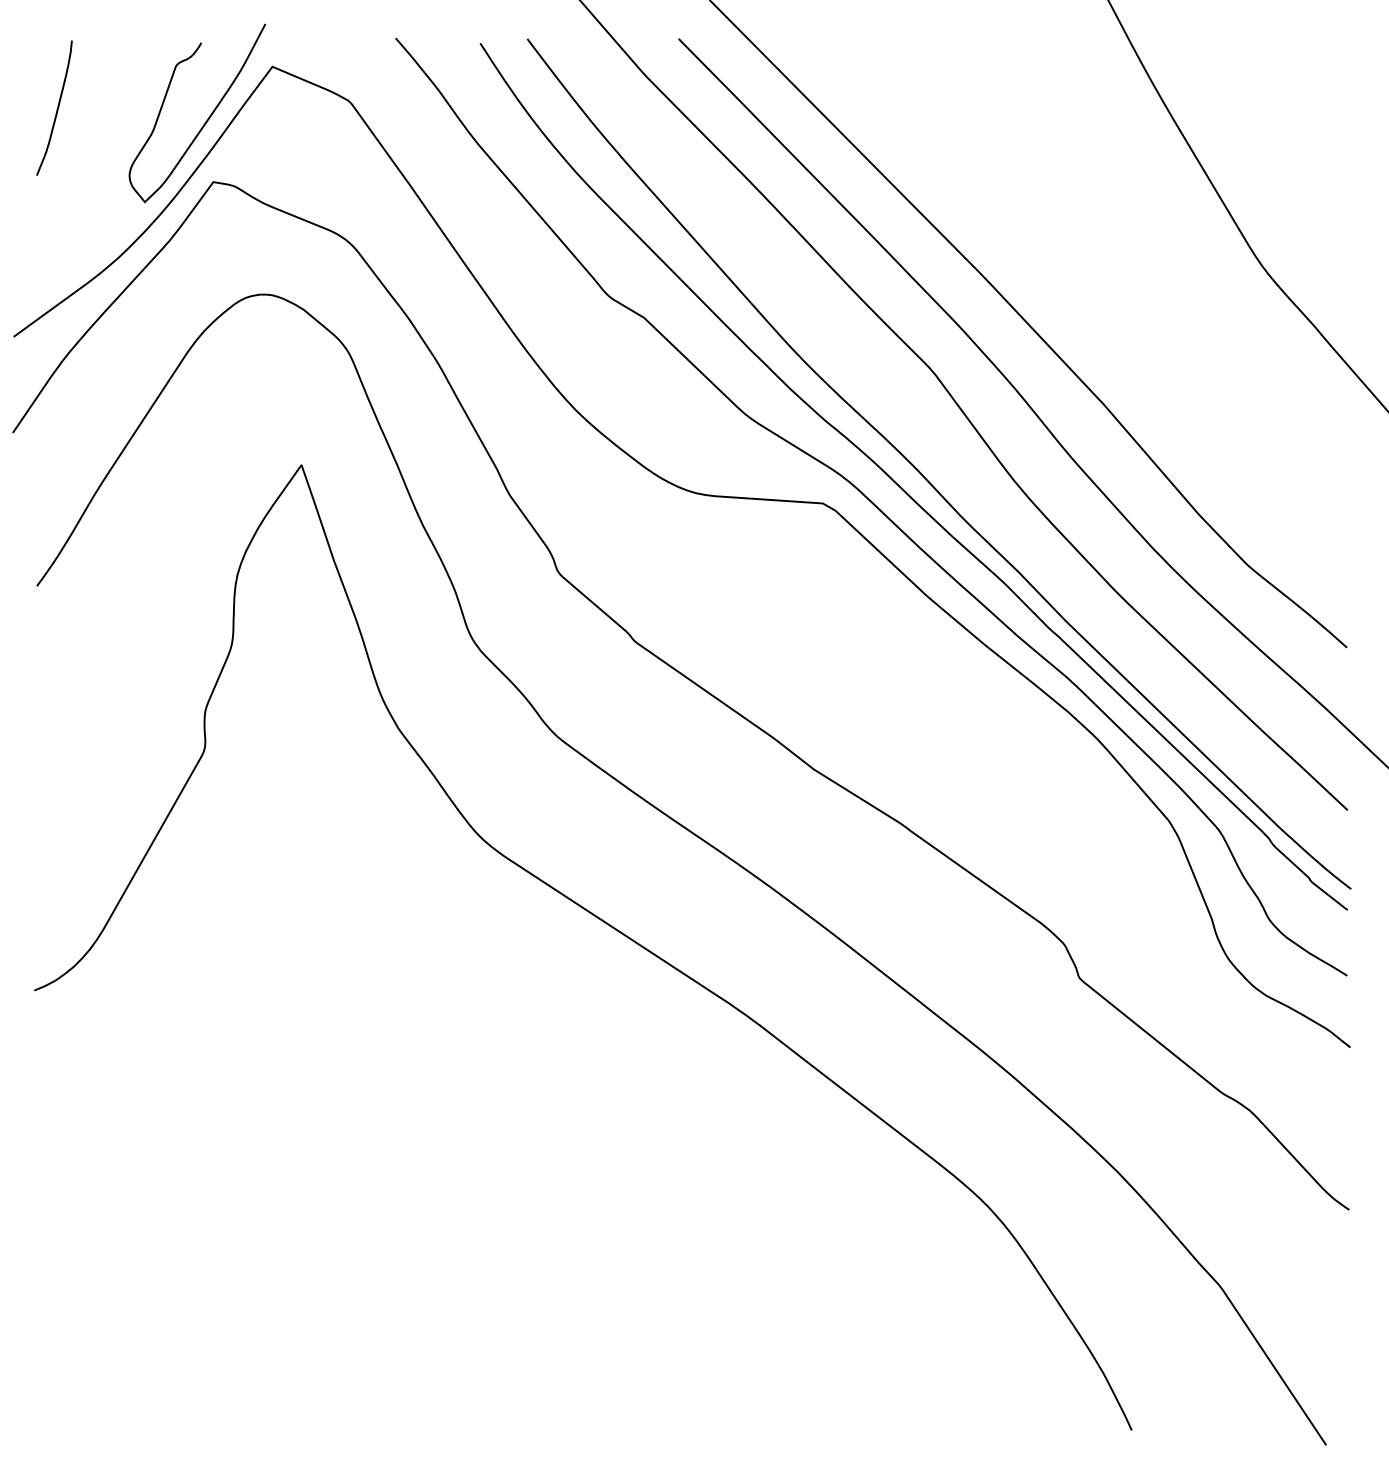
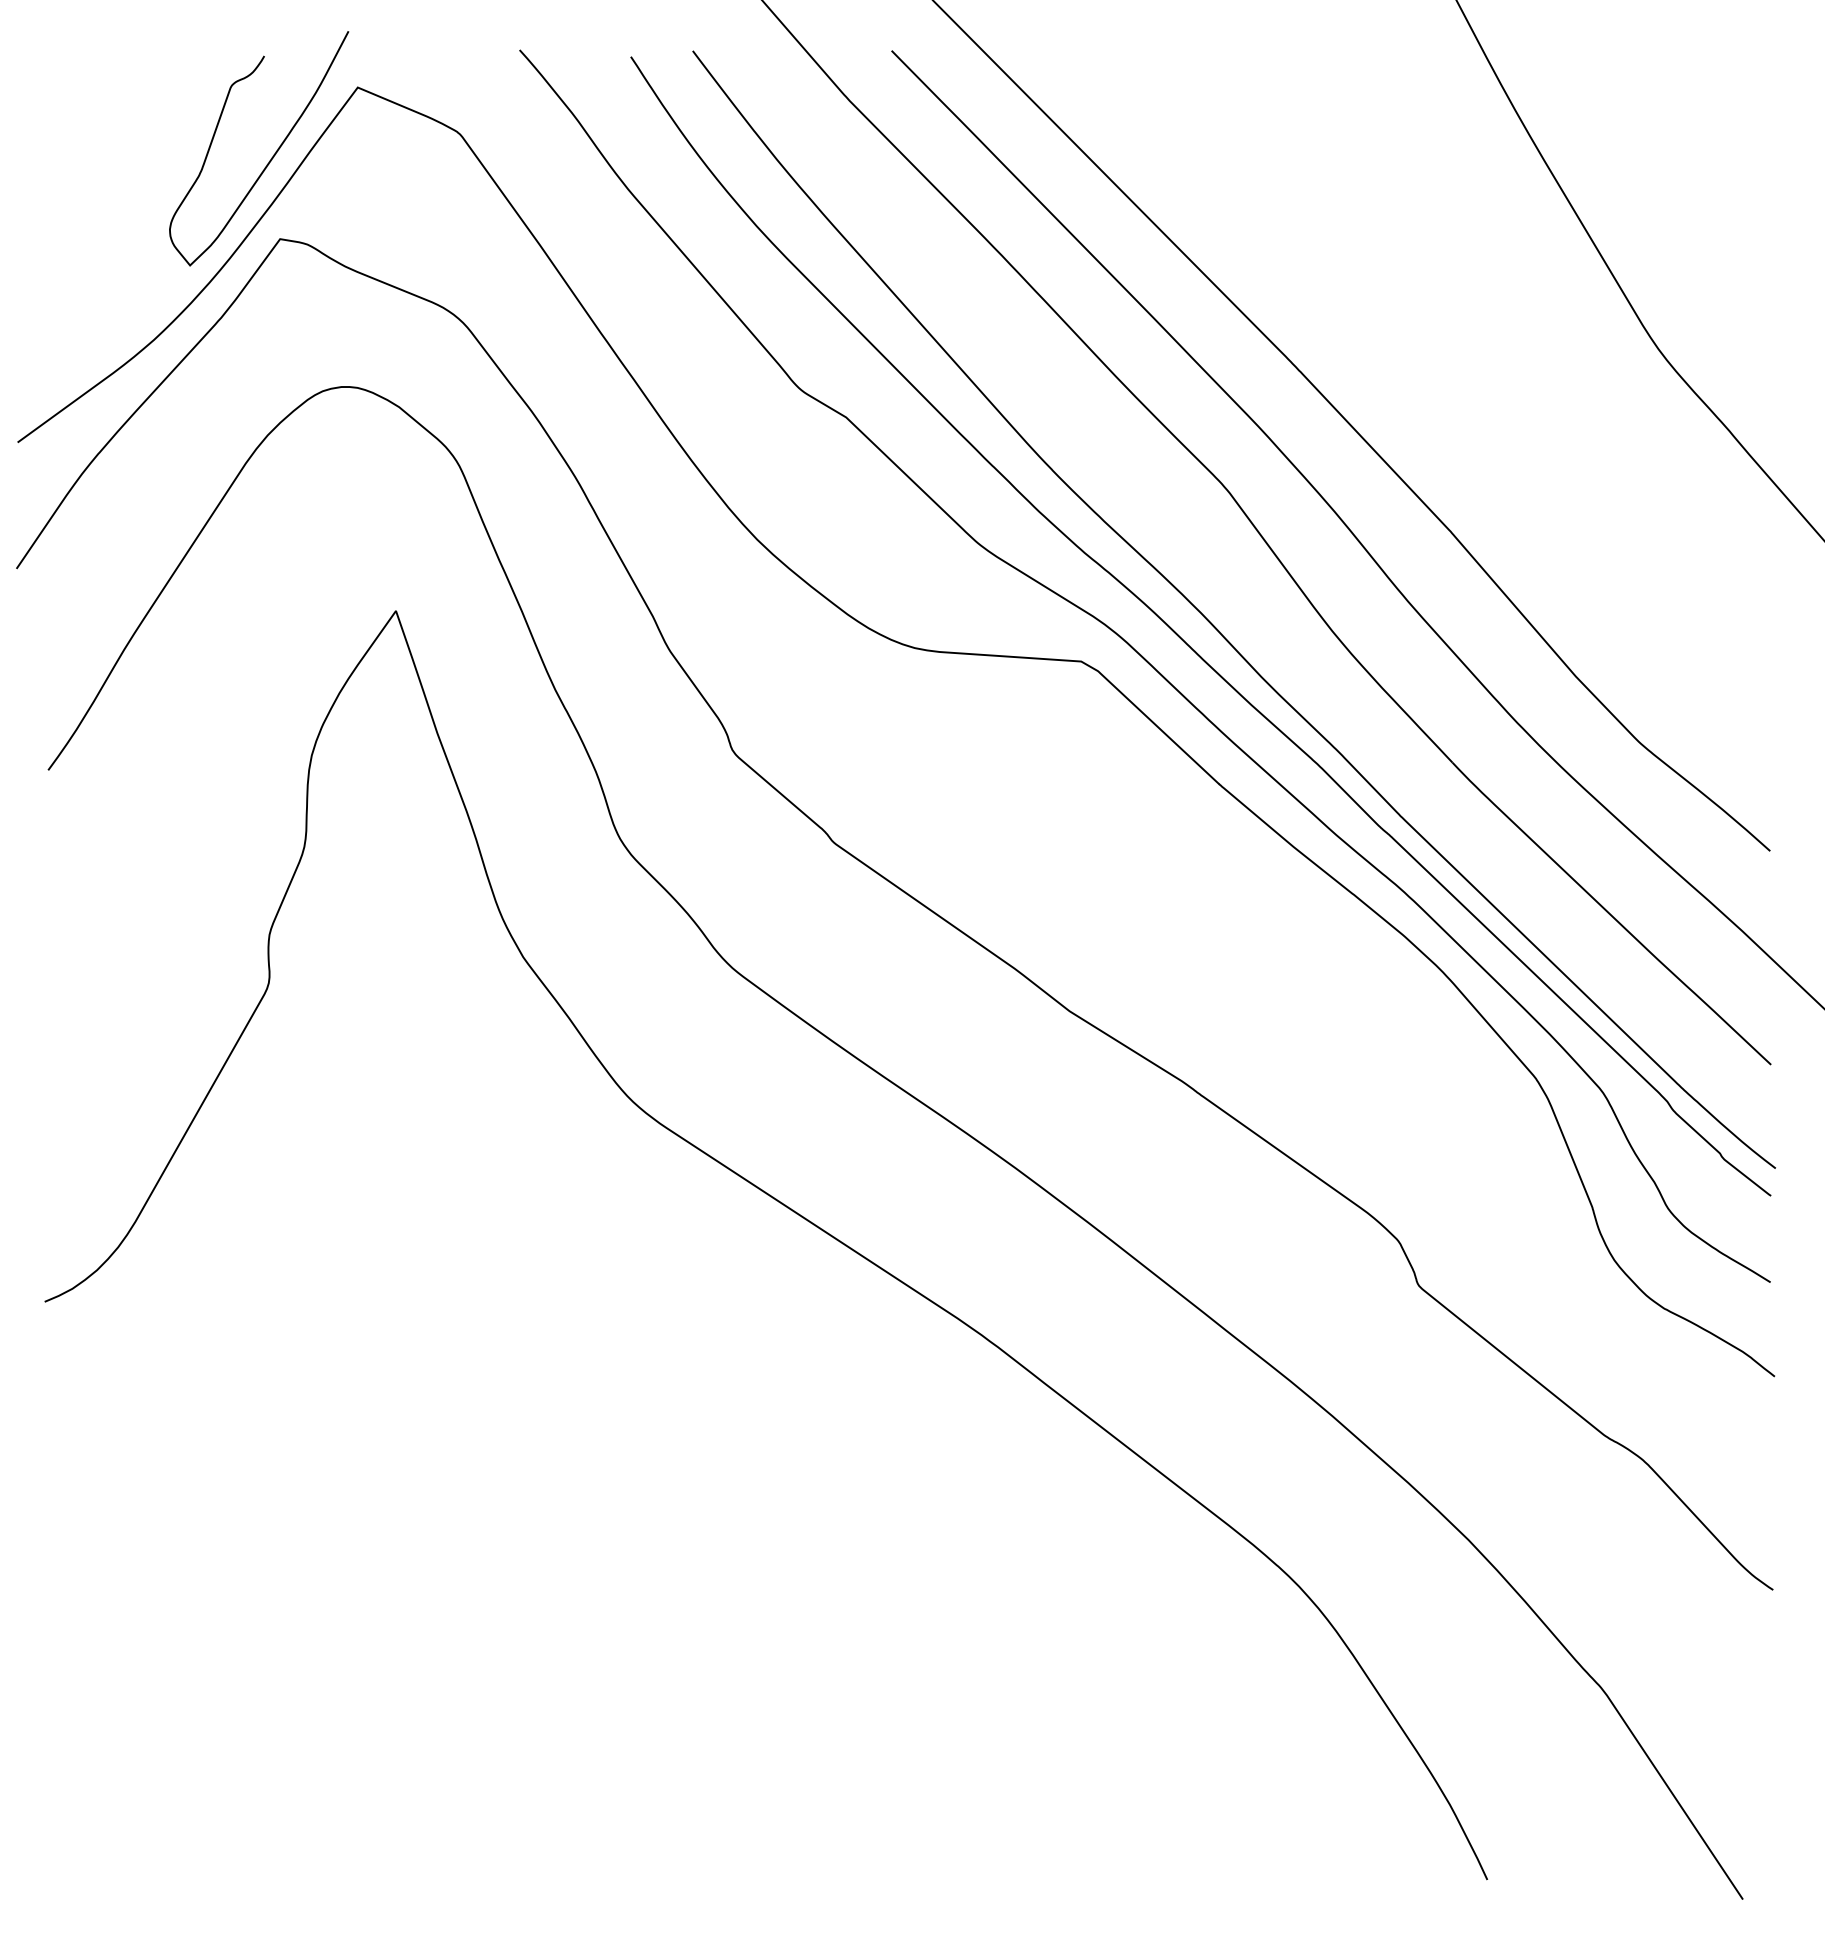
curve: (56, 108) -> (74, 142), removed

